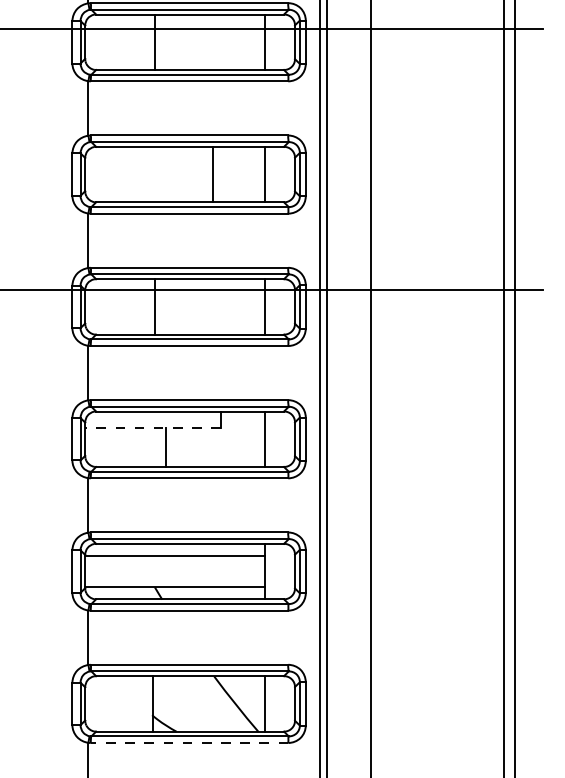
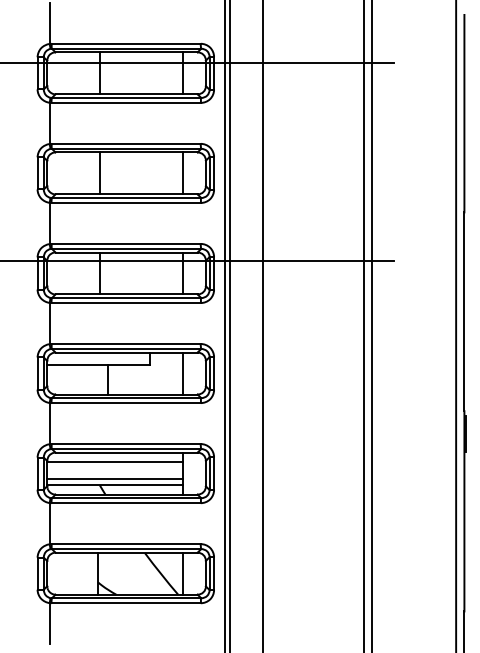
line: (212, 174) -> (99, 173), moved
line: (152, 428) -> (98, 365), dashed -> solid
line: (175, 579) -> (115, 479), added
line: (189, 743) -> (126, 603), dashed -> solid

